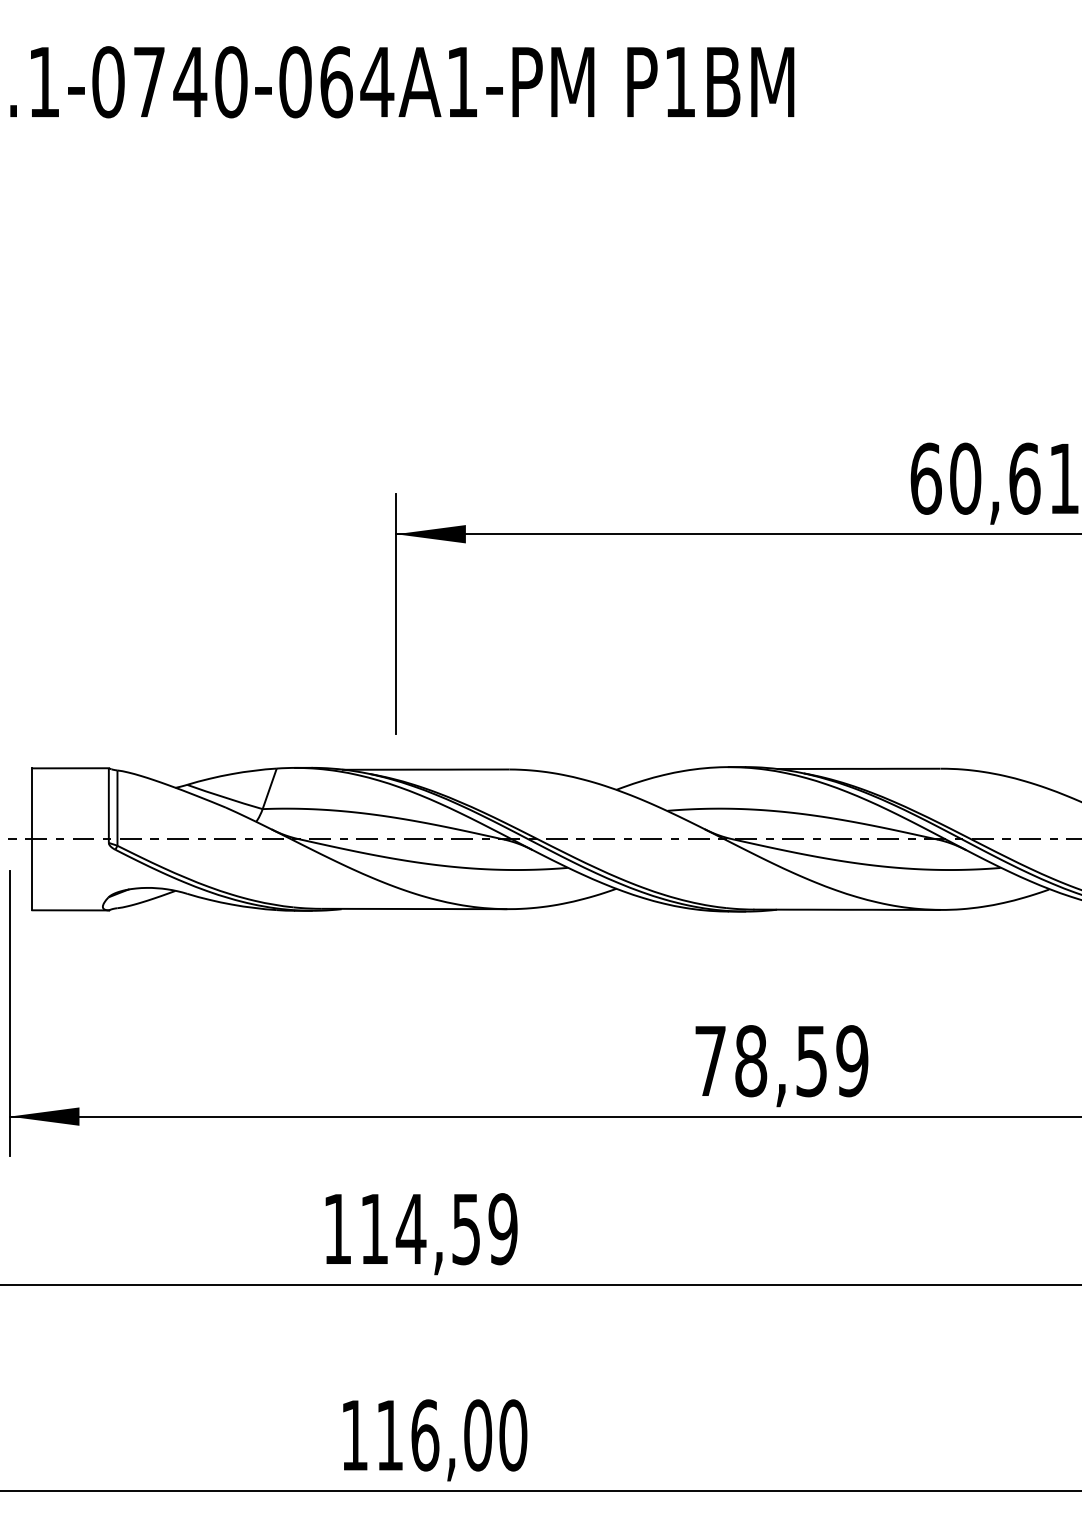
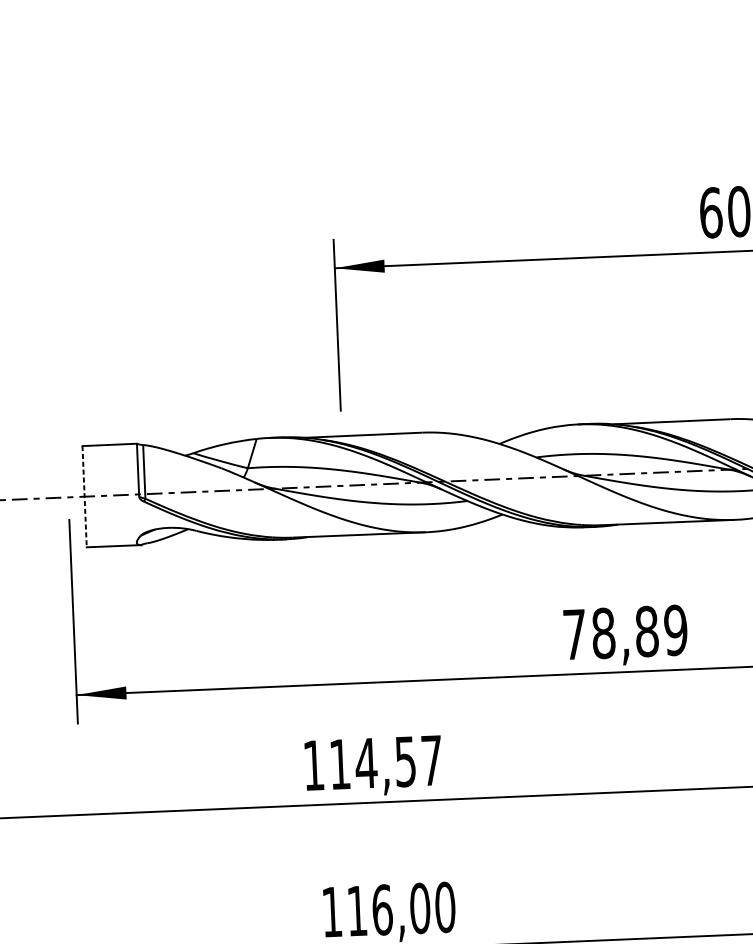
line: (32, 839) -> (84, 496), solid -> dashed
text: (811, 1061) -> (646, 631), 78,59 -> 78,89
text: (502, 1229) -> (431, 760), 114,59 -> 114,57

